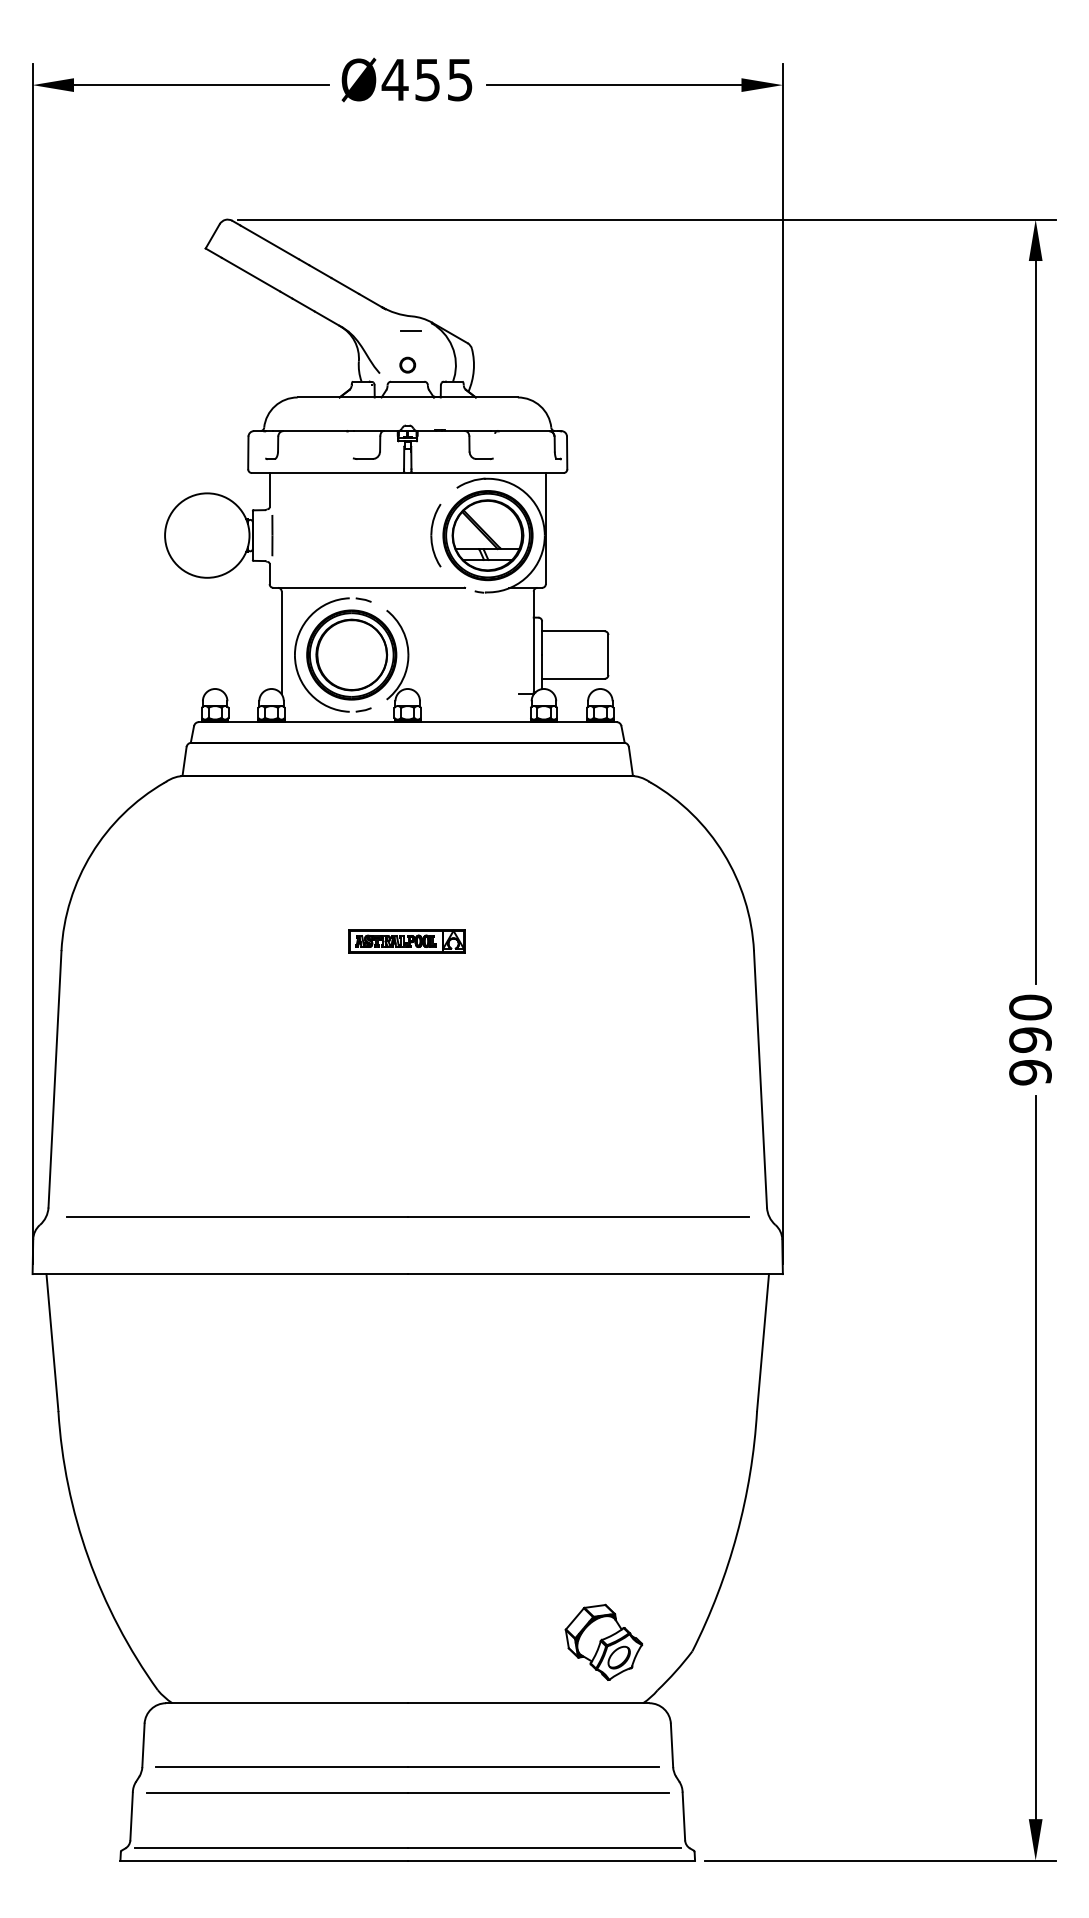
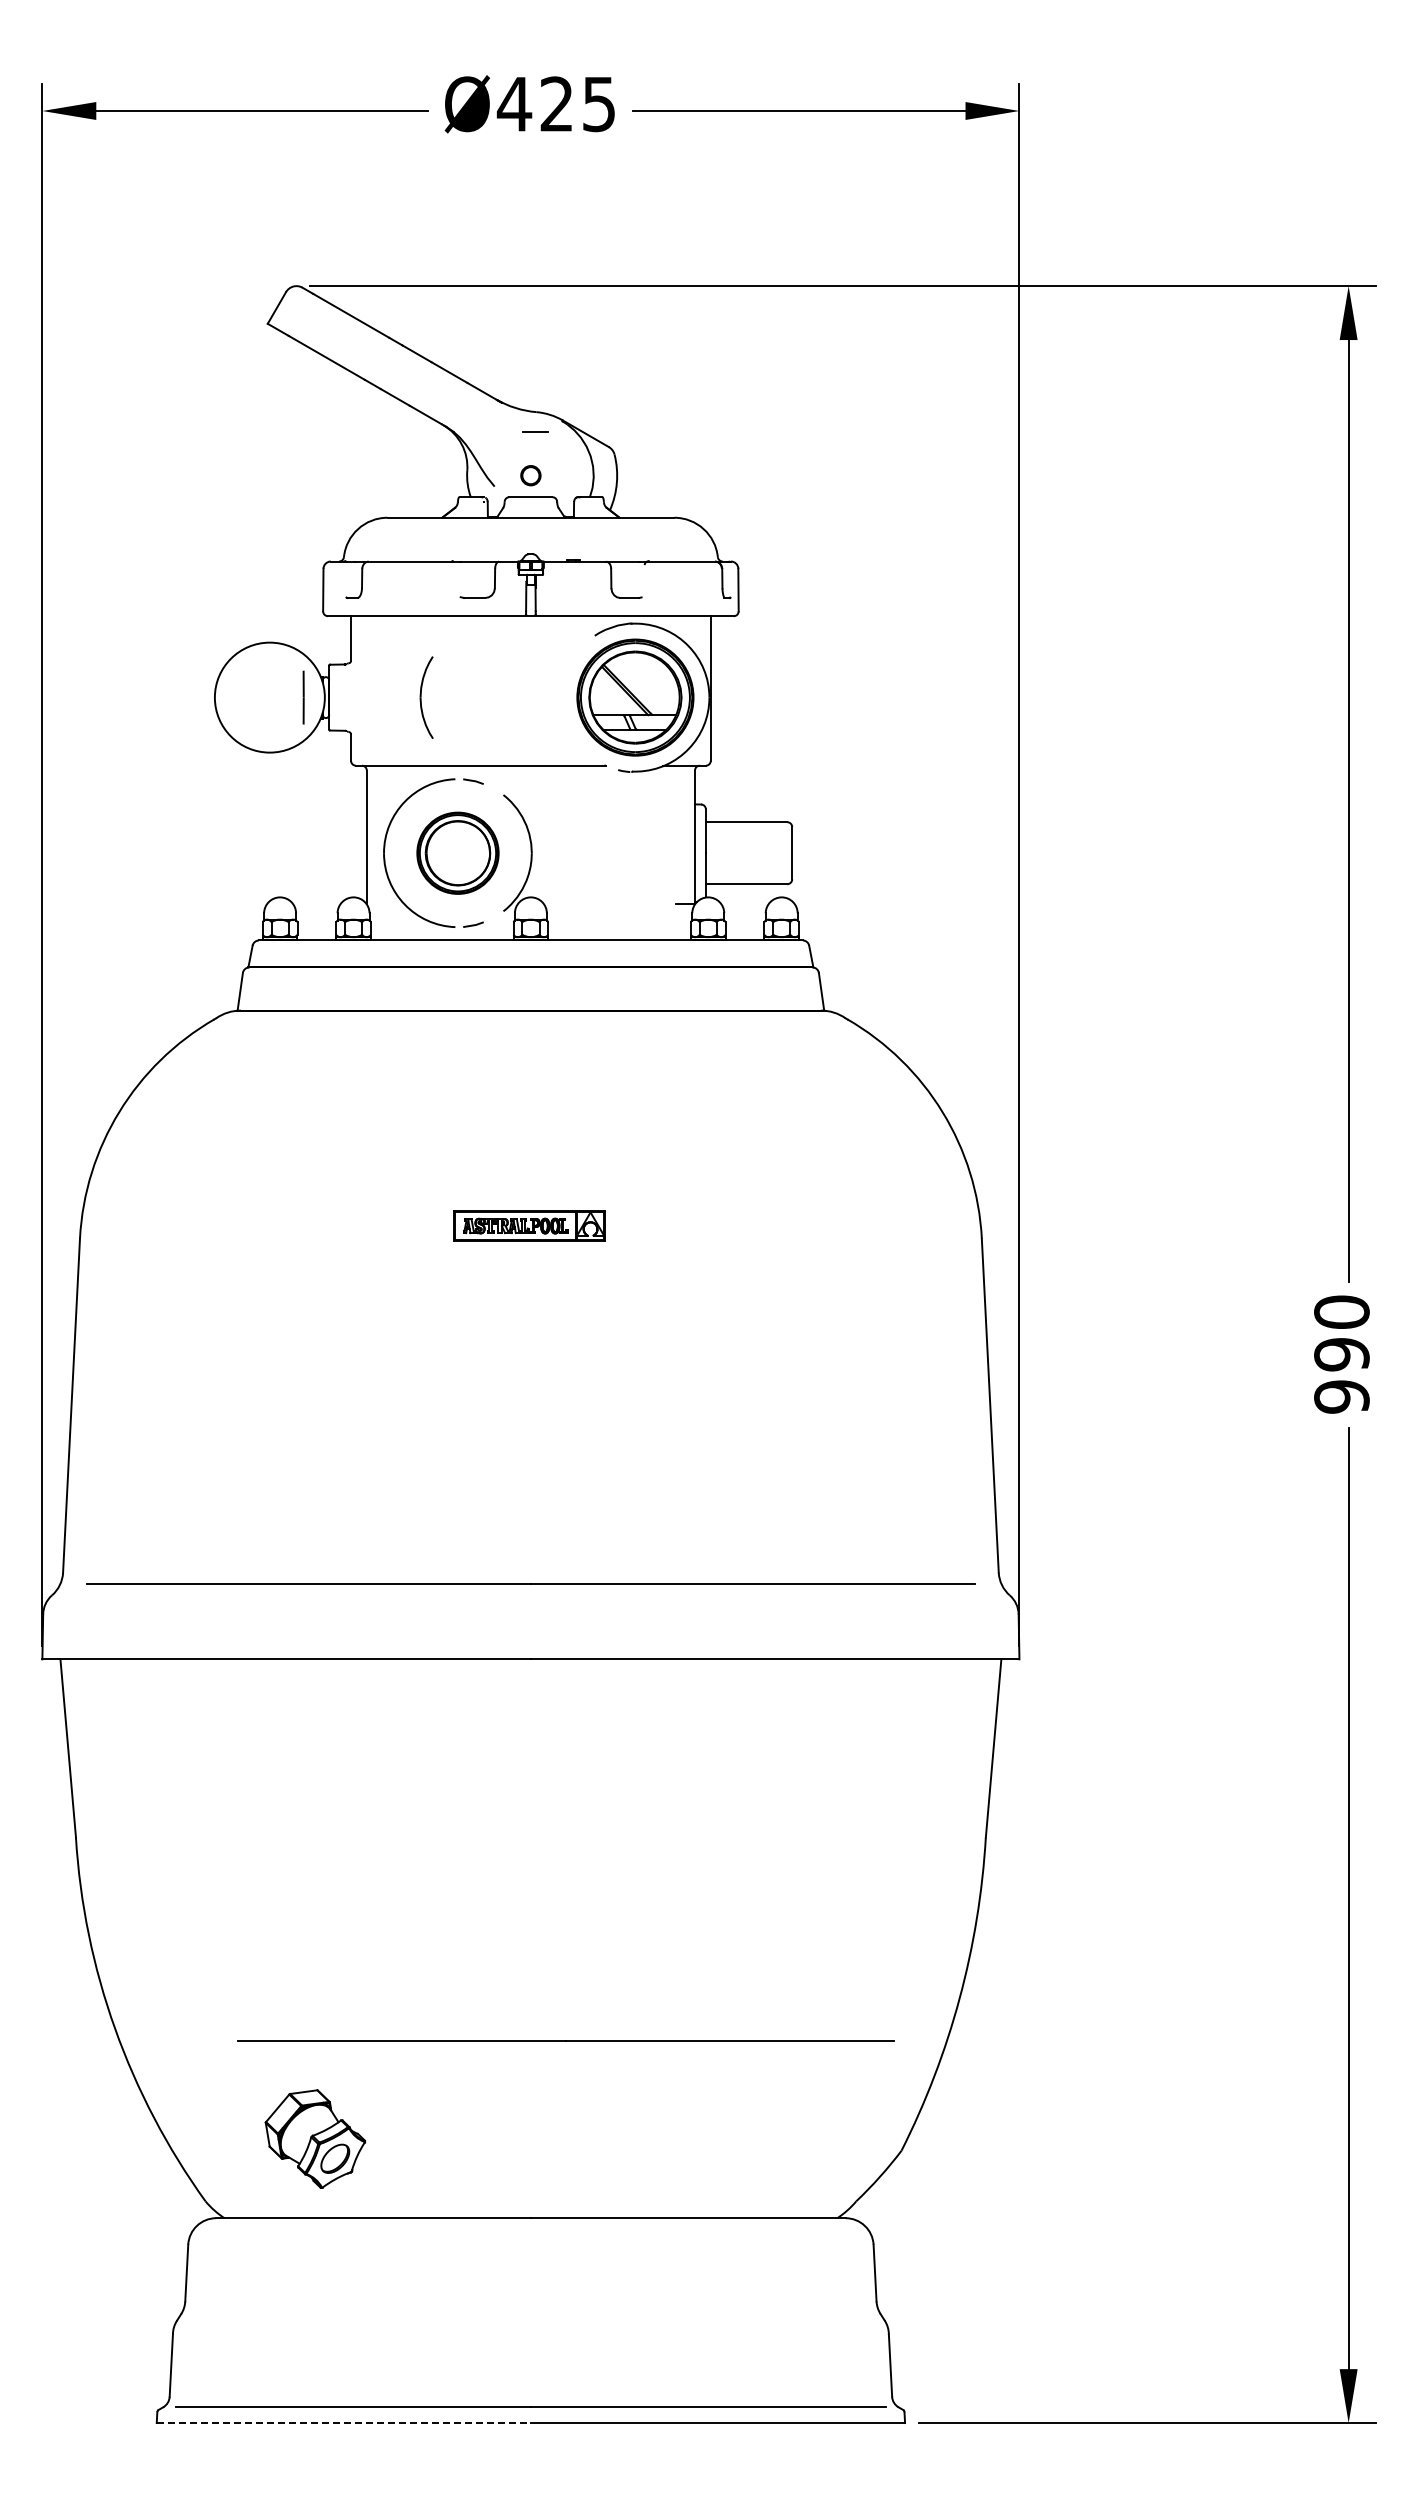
text: (427, 80) -> (556, 104), Ø455 -> Ø425
line: (272, 535) -> (303, 697), moved
part: (435, 535) -> (426, 697), moved
part: (351, 655) -> (457, 853), size x0.7
part: (604, 1642) -> (315, 2138), moved
line: (407, 1766) -> (565, 2040), moved
line: (407, 1792) -> (530, 2334), removed
line: (264, 1860) -> (344, 2423), solid -> dashed

